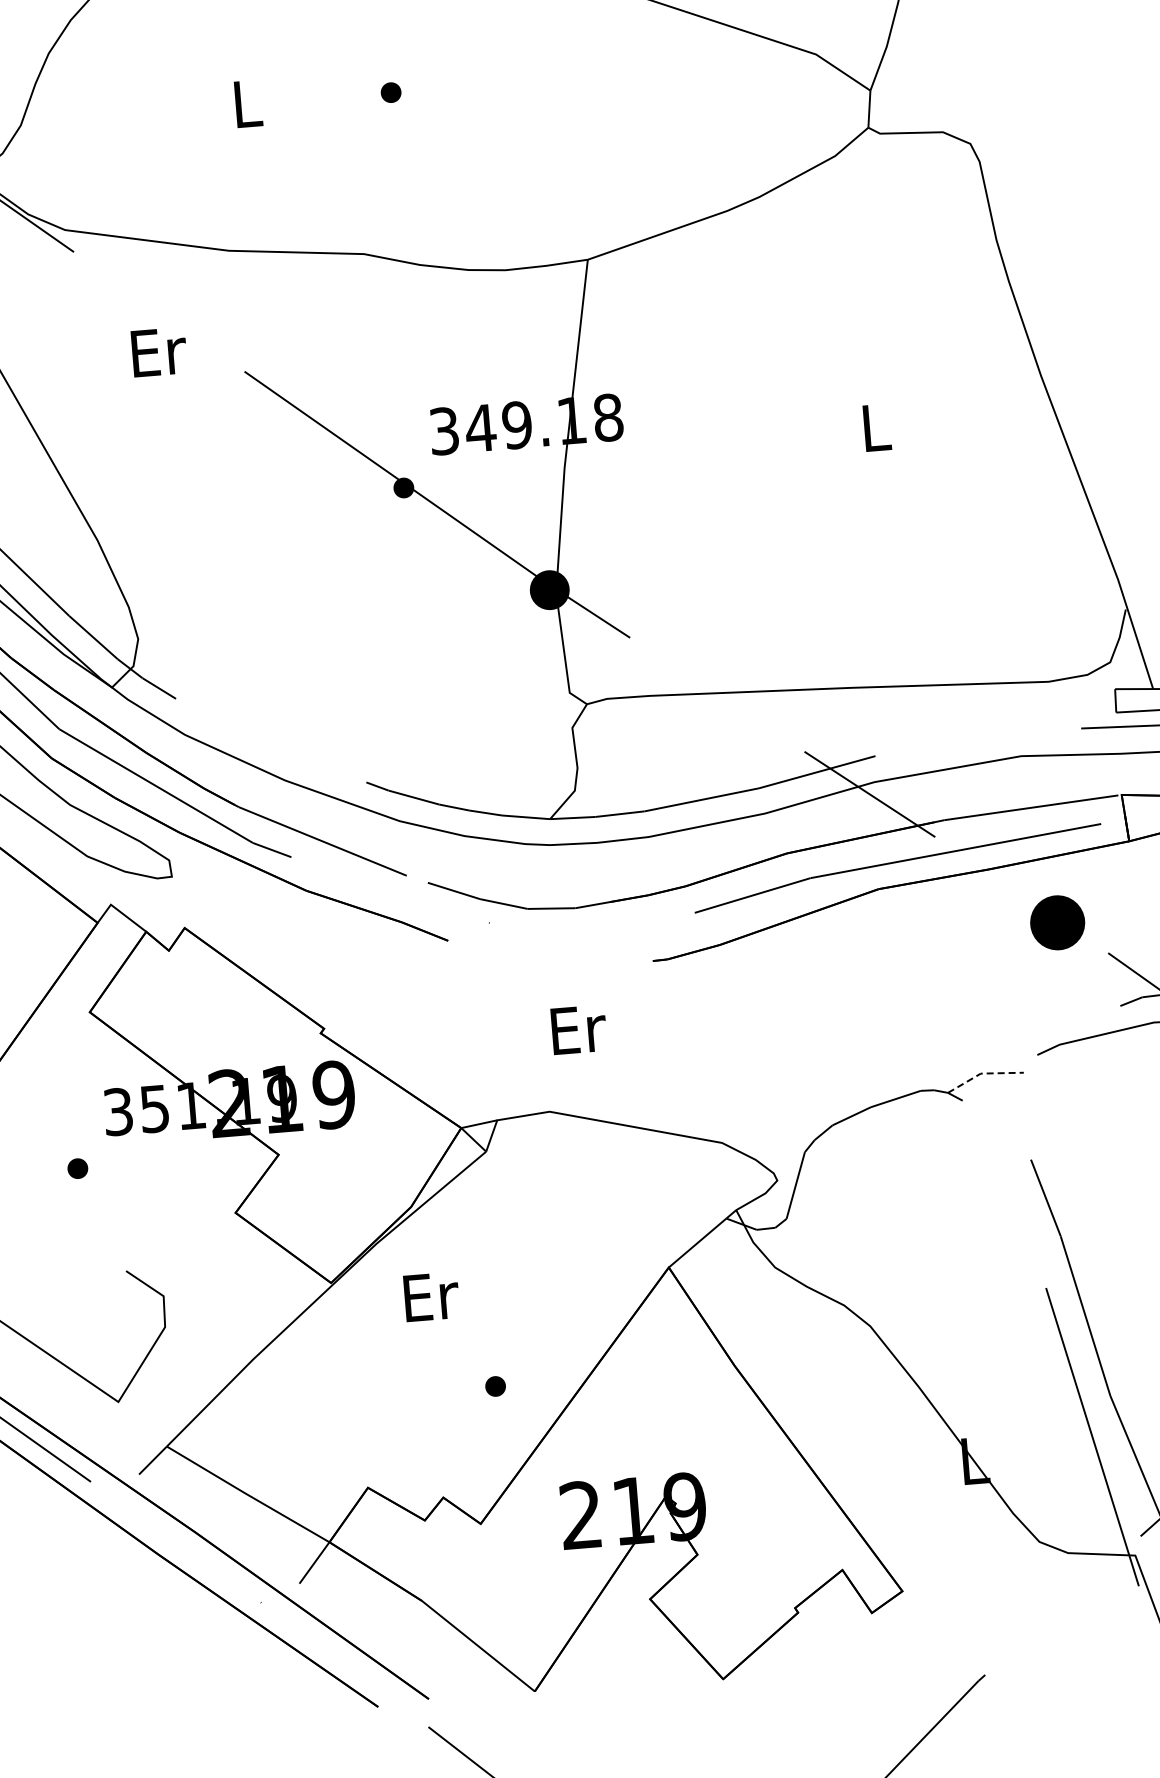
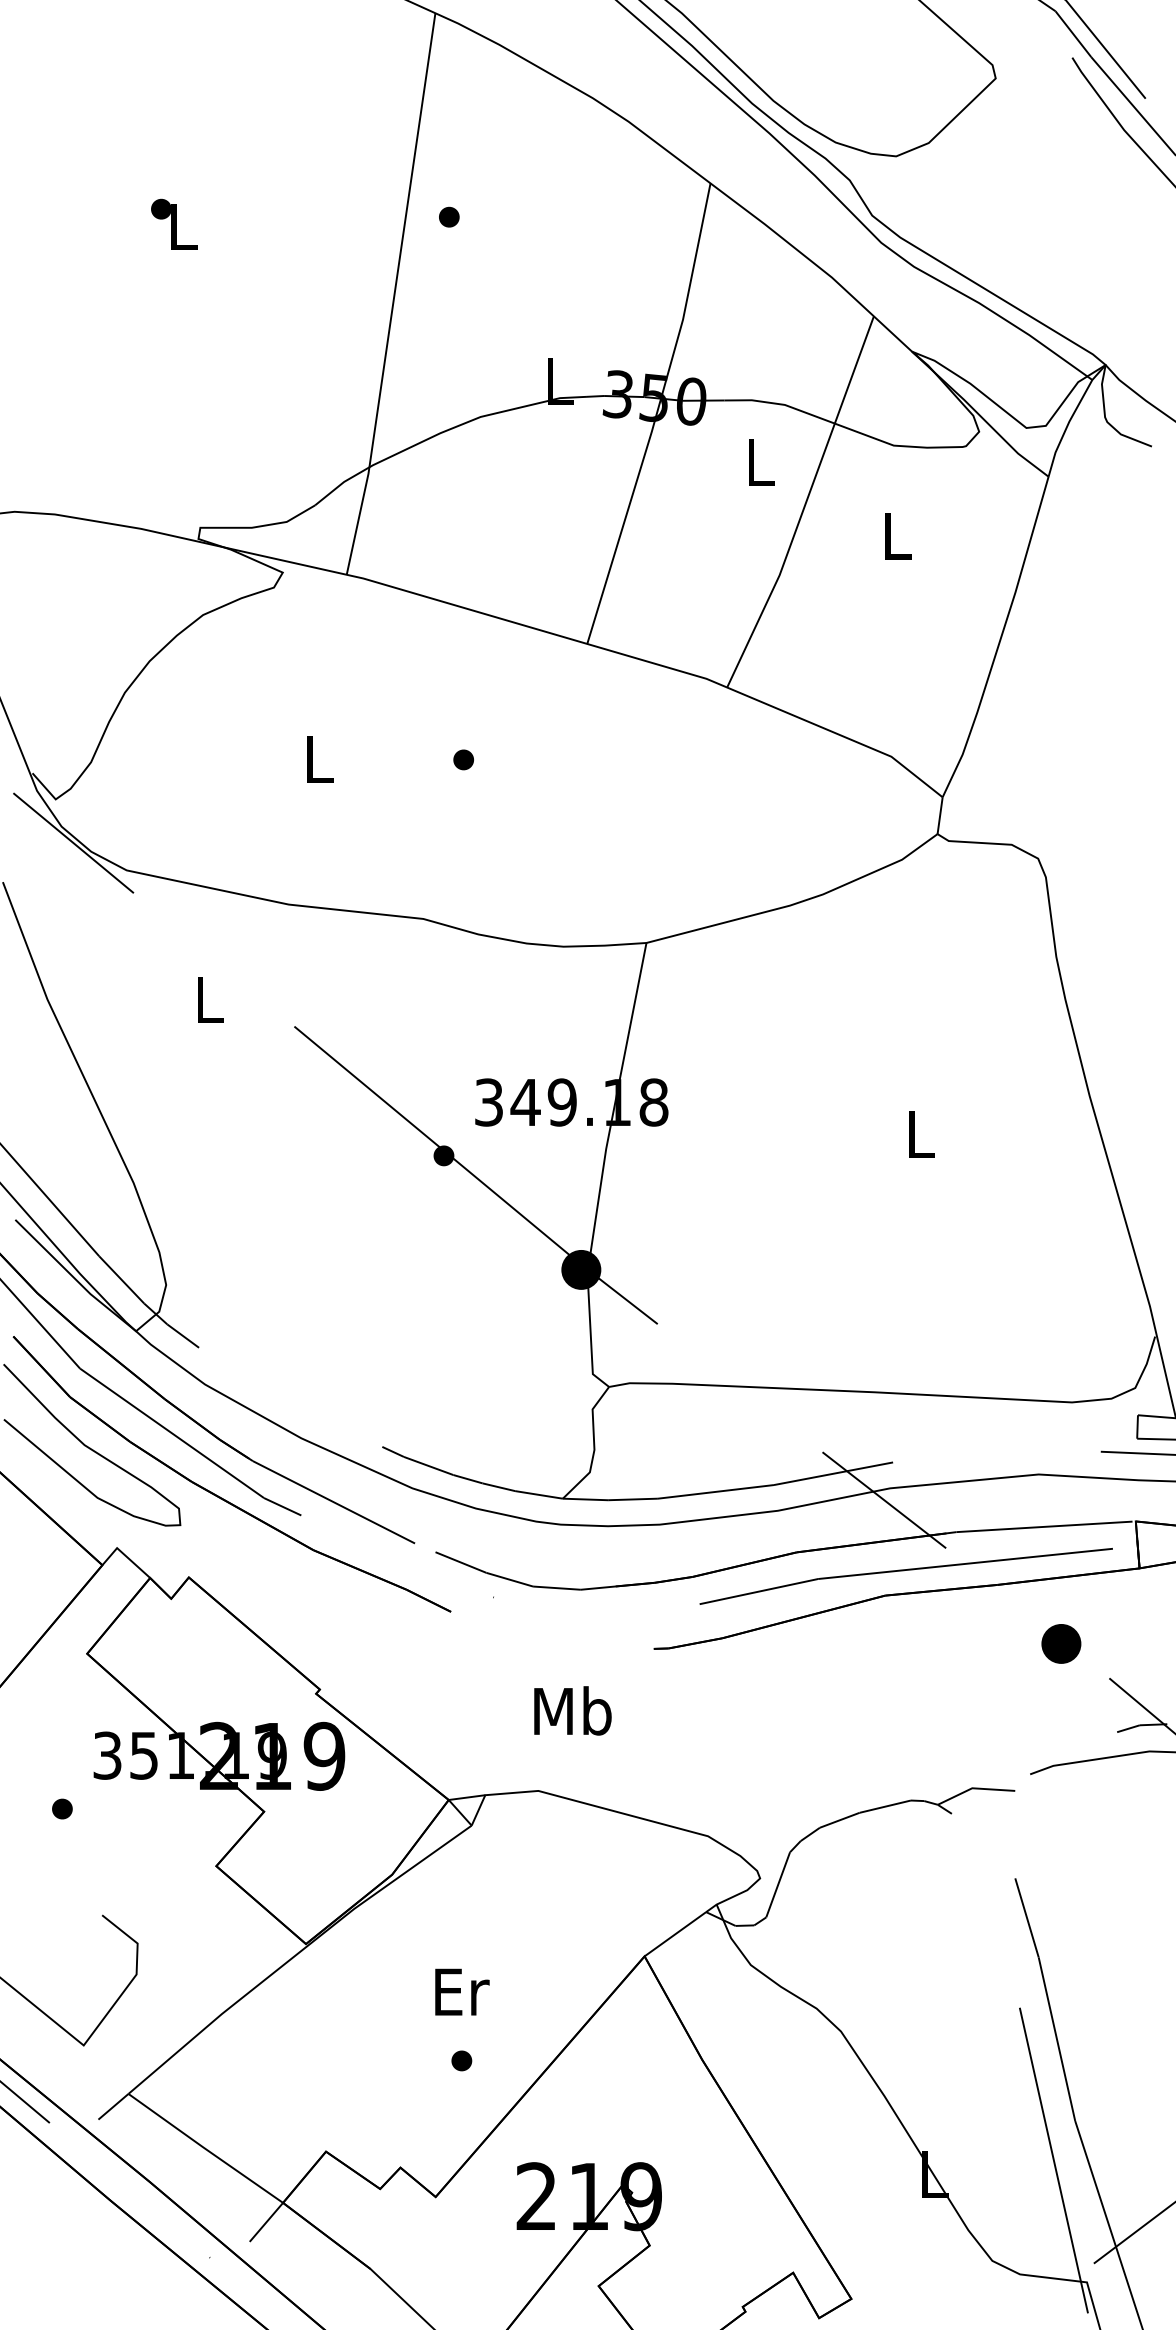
text: (158, 351) -> (210, 999), Er -> L
part: (1057, 922) -> (1061, 1643), size x0.71
text: (577, 1028) -> (572, 1710), Er -> Mb
line: (983, 1073) -> (974, 1788), dashed -> solid
text: (431, 1296) -> (462, 1991), moved

